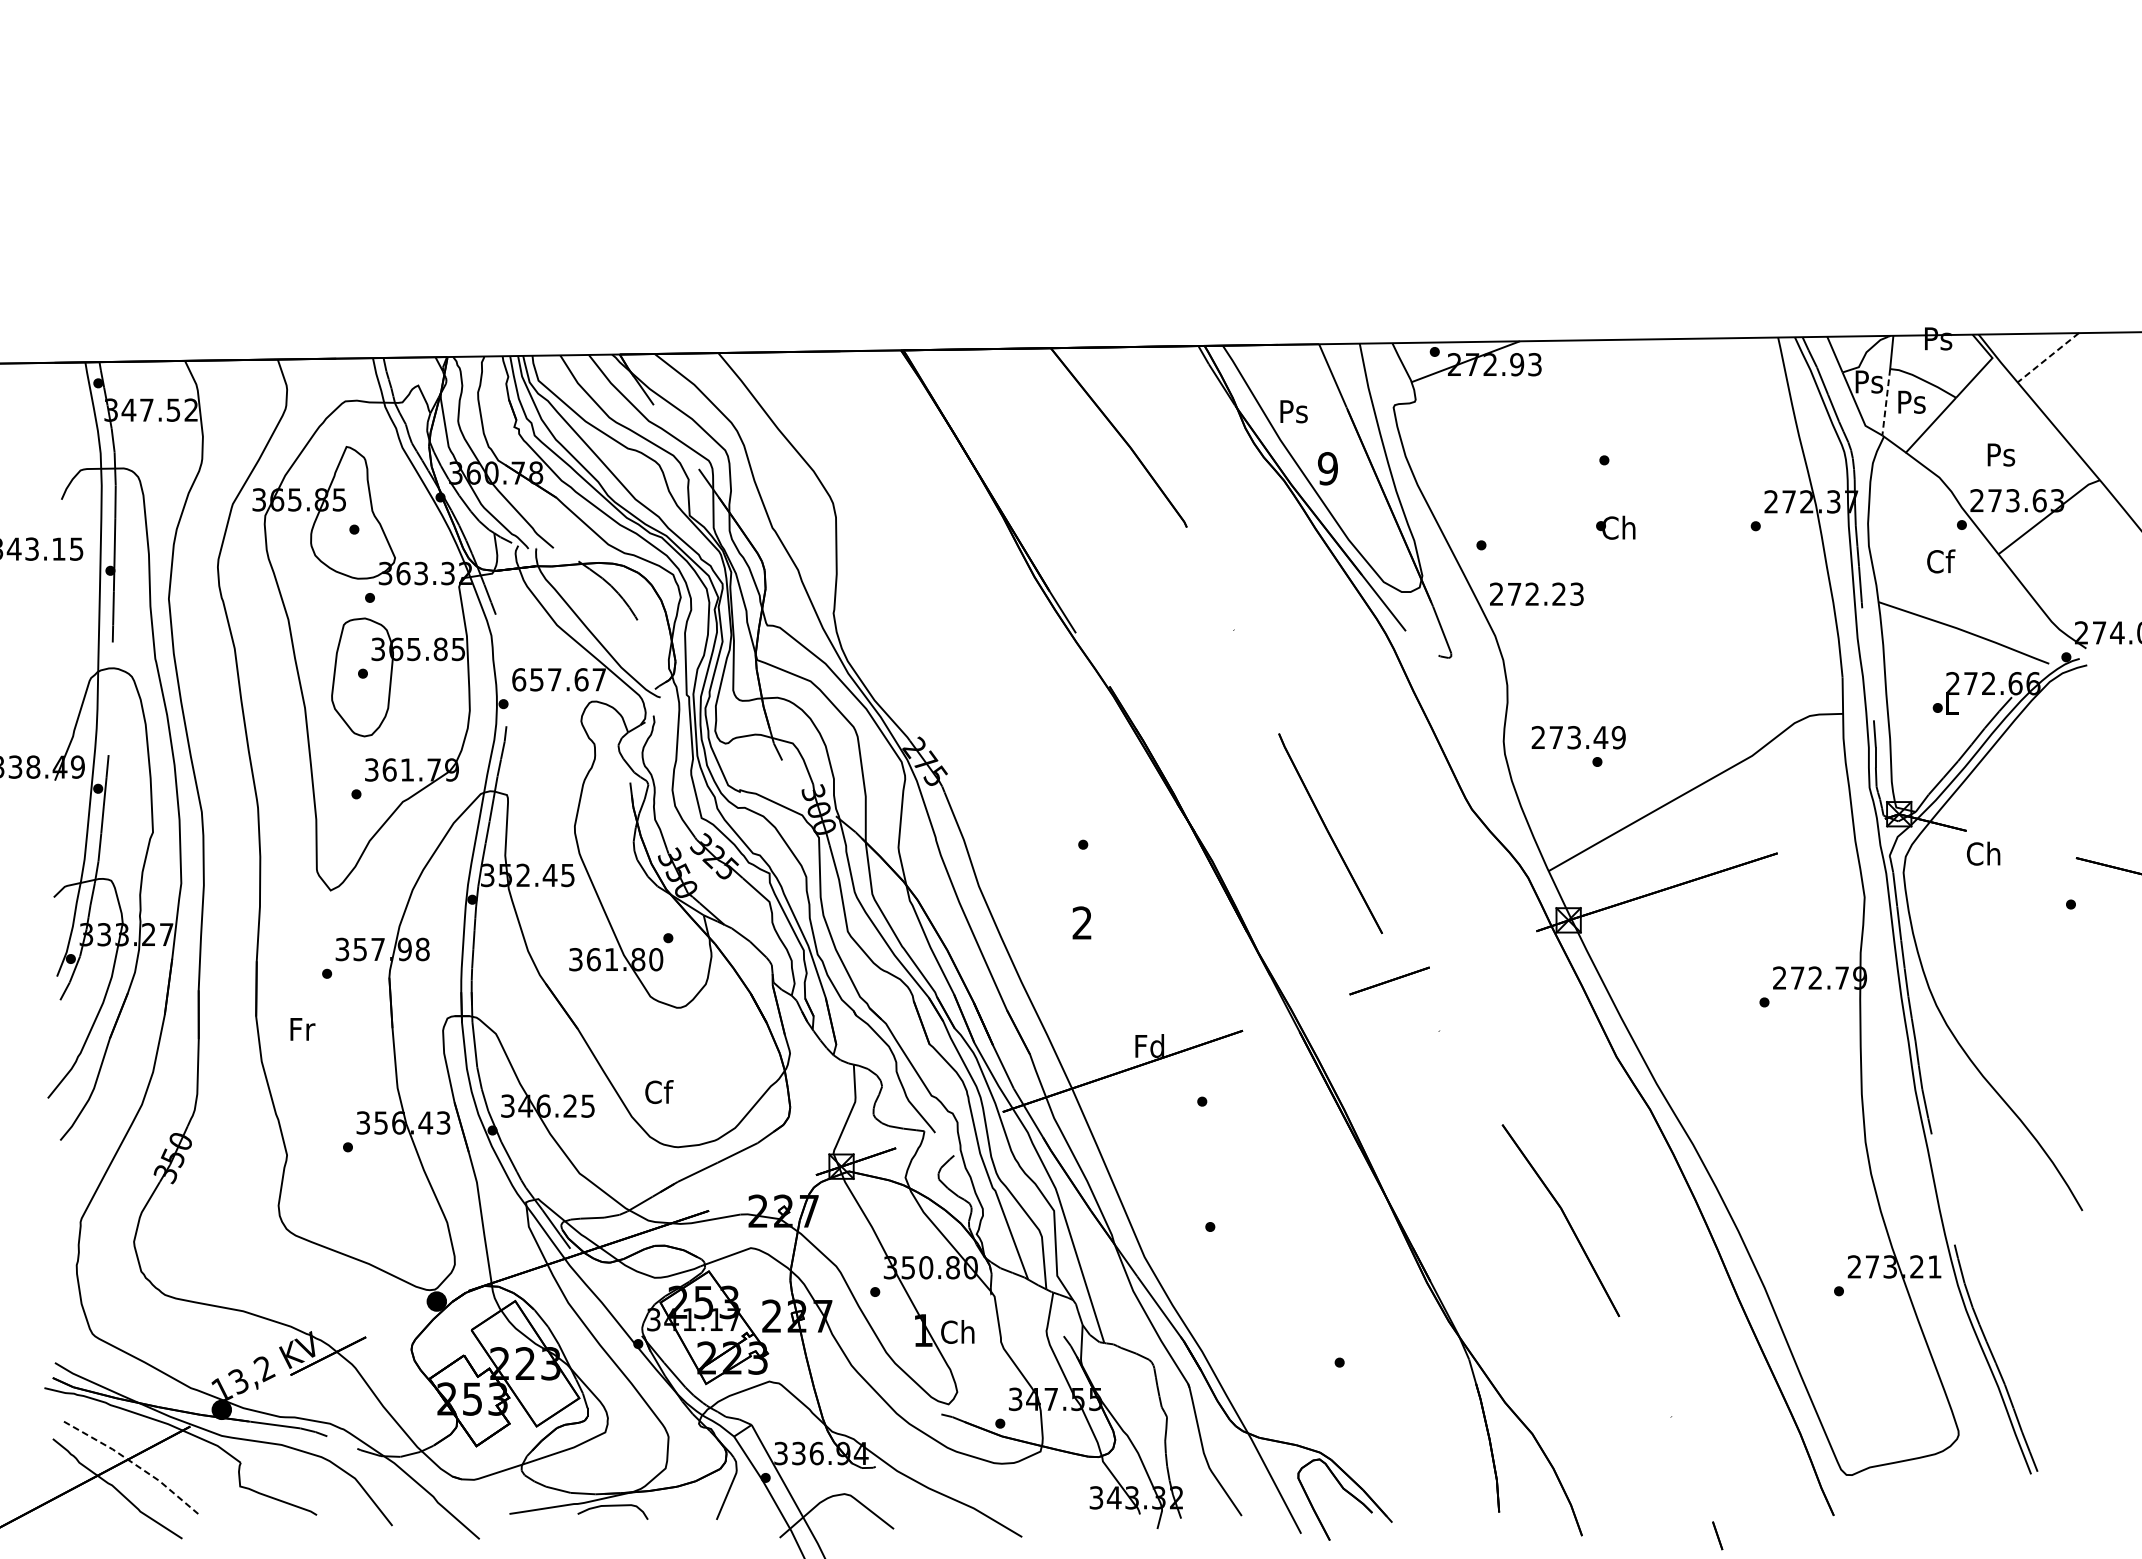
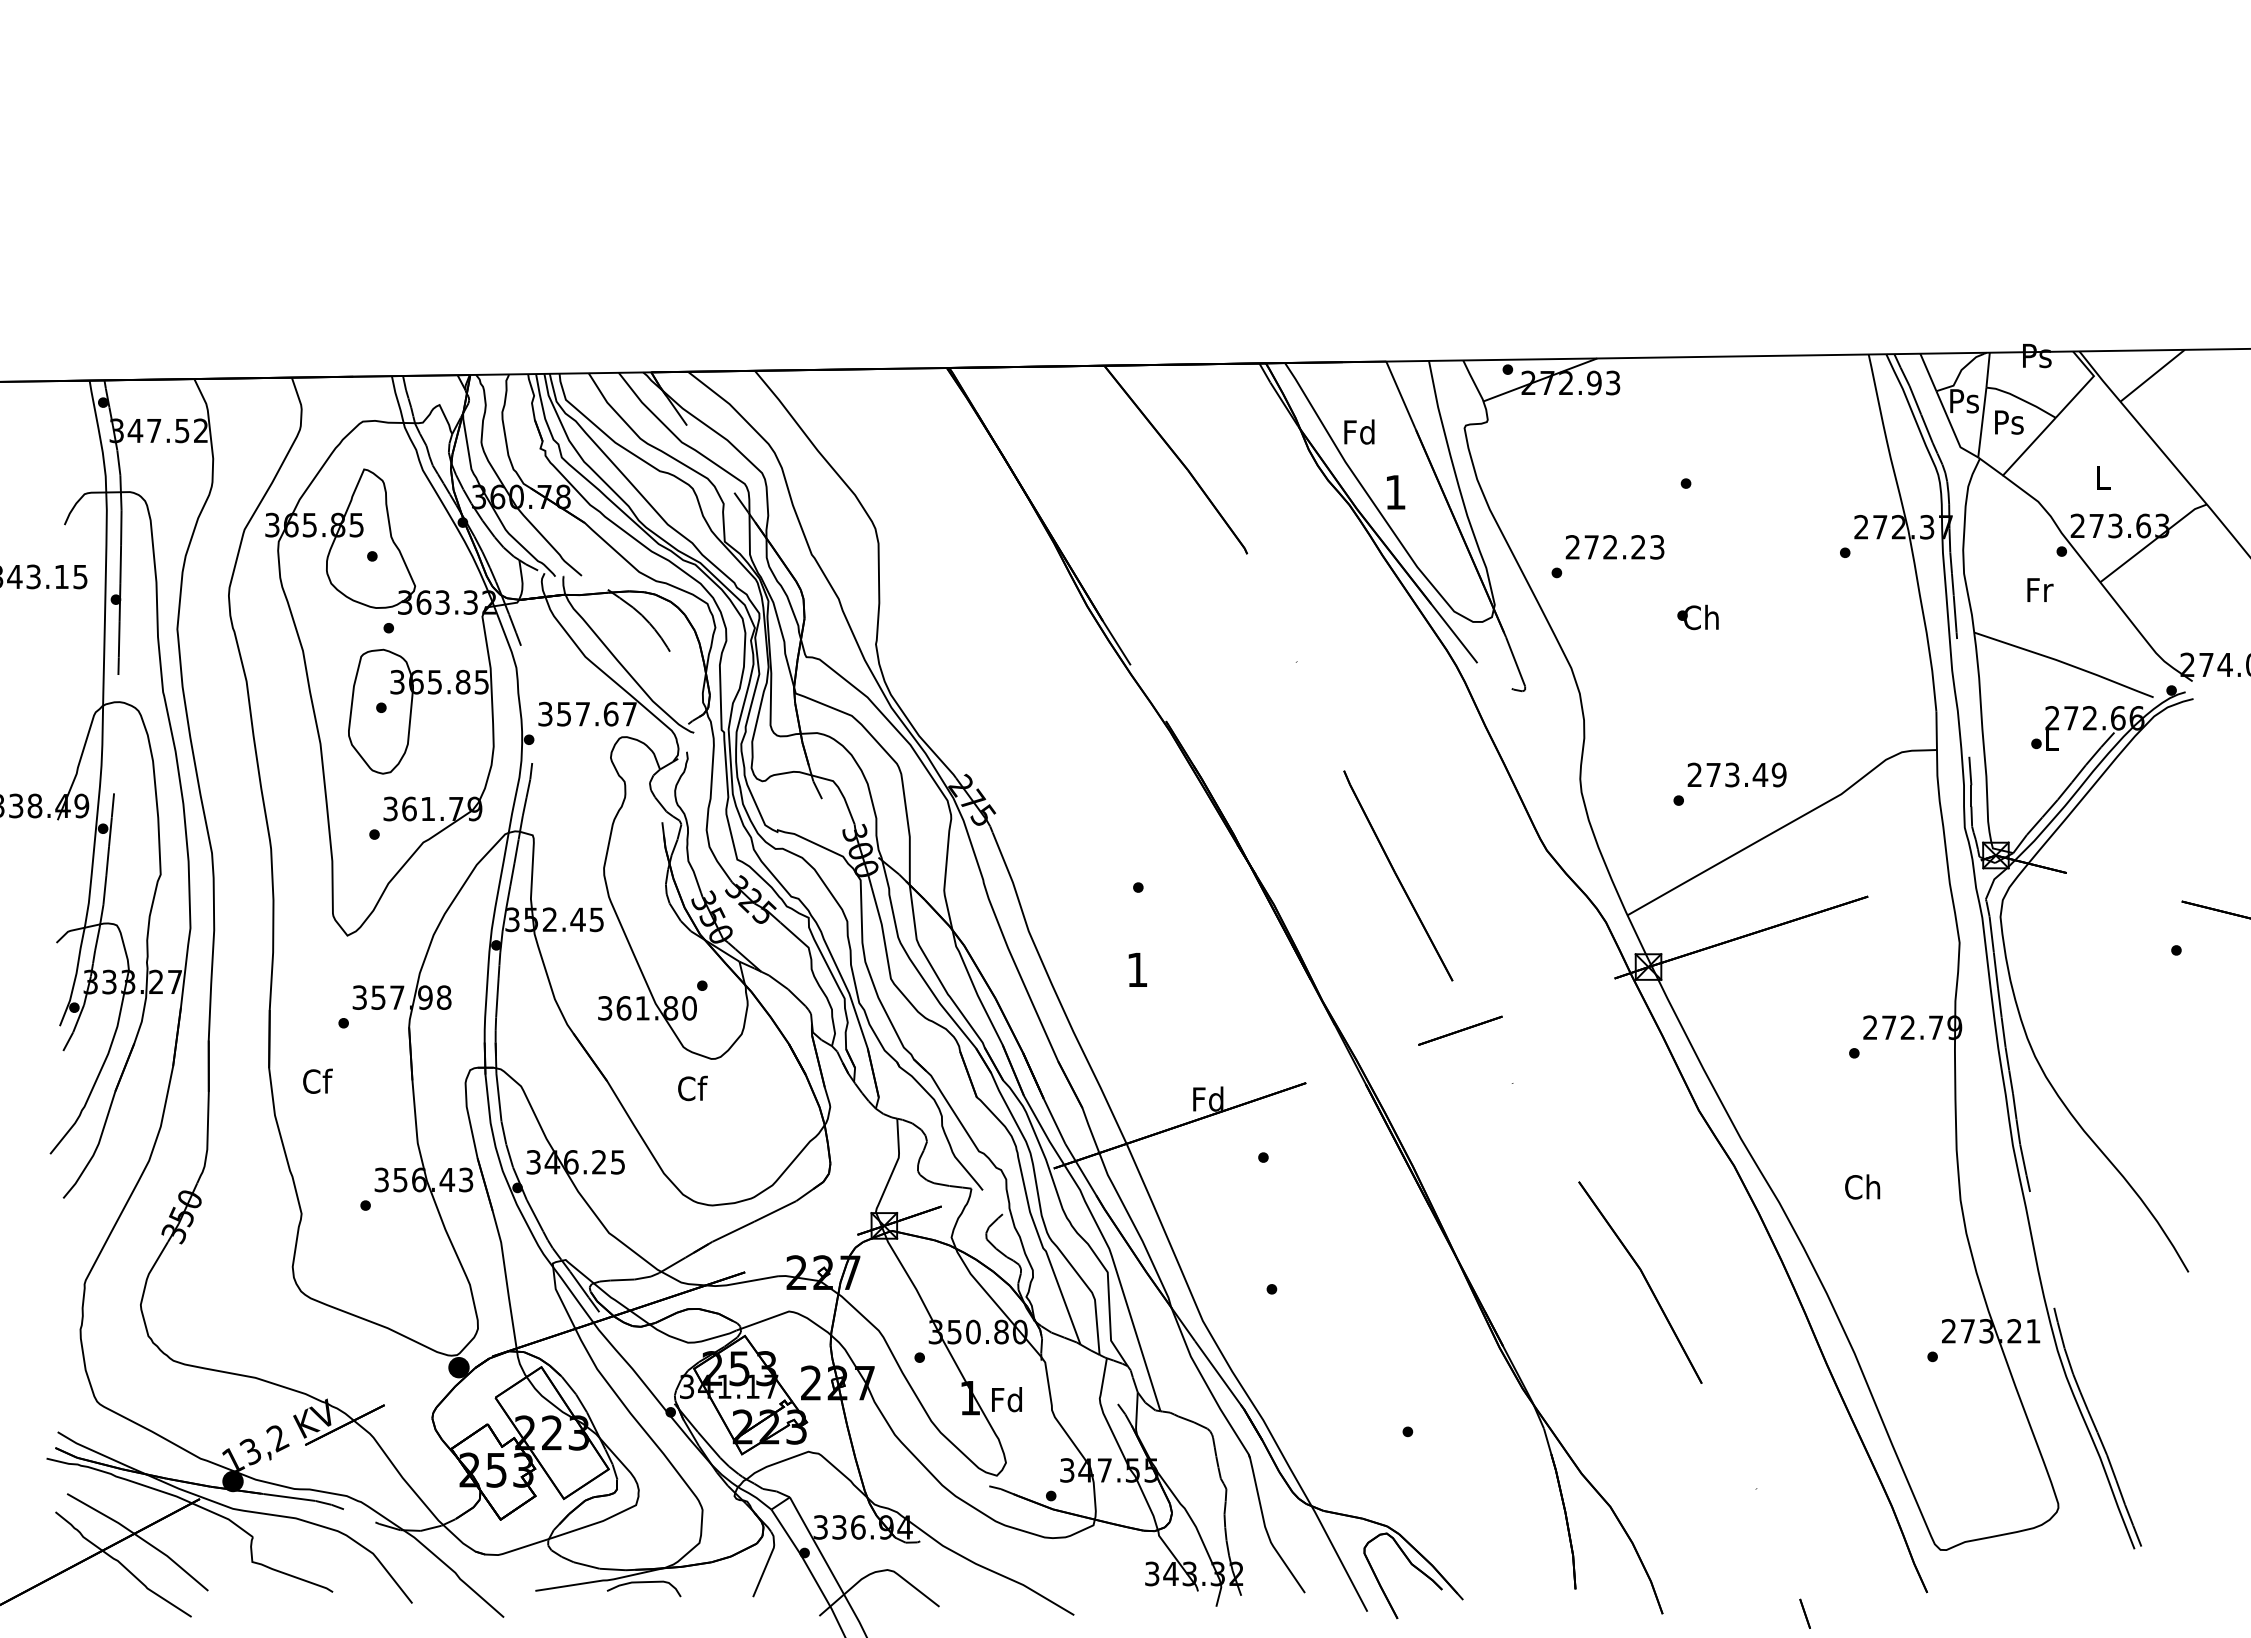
line: (2048, 357) -> (2152, 375), dashed -> solid
line: (1886, 403) -> (1982, 423), dashed -> solid
text: (1293, 410) -> (1359, 431), Ps -> Fd
text: (2001, 455) -> (2103, 478), Ps -> L
text: (1327, 468) -> (1395, 492), 9 -> 1
text: (1615, 527) -> (1697, 617), moved
text: (1941, 561) -> (2040, 589), Cf -> Fr
text: (1536, 594) -> (1614, 547), moved
text: (519, 679) -> (545, 713), 657.67 -> 357.67
text: (1578, 737) -> (1736, 774), moved
text: (1983, 853) -> (1862, 1186), moved
text: (1082, 922) -> (1137, 969), 2 -> 1
text: (302, 1028) -> (317, 1080), Fr -> Cf
text: (659, 1092) -> (692, 1088), moved
text: (957, 1331) -> (1006, 1399), Ch -> Fd
line: (133, 1464) -> (140, 1538), dashed -> solid

